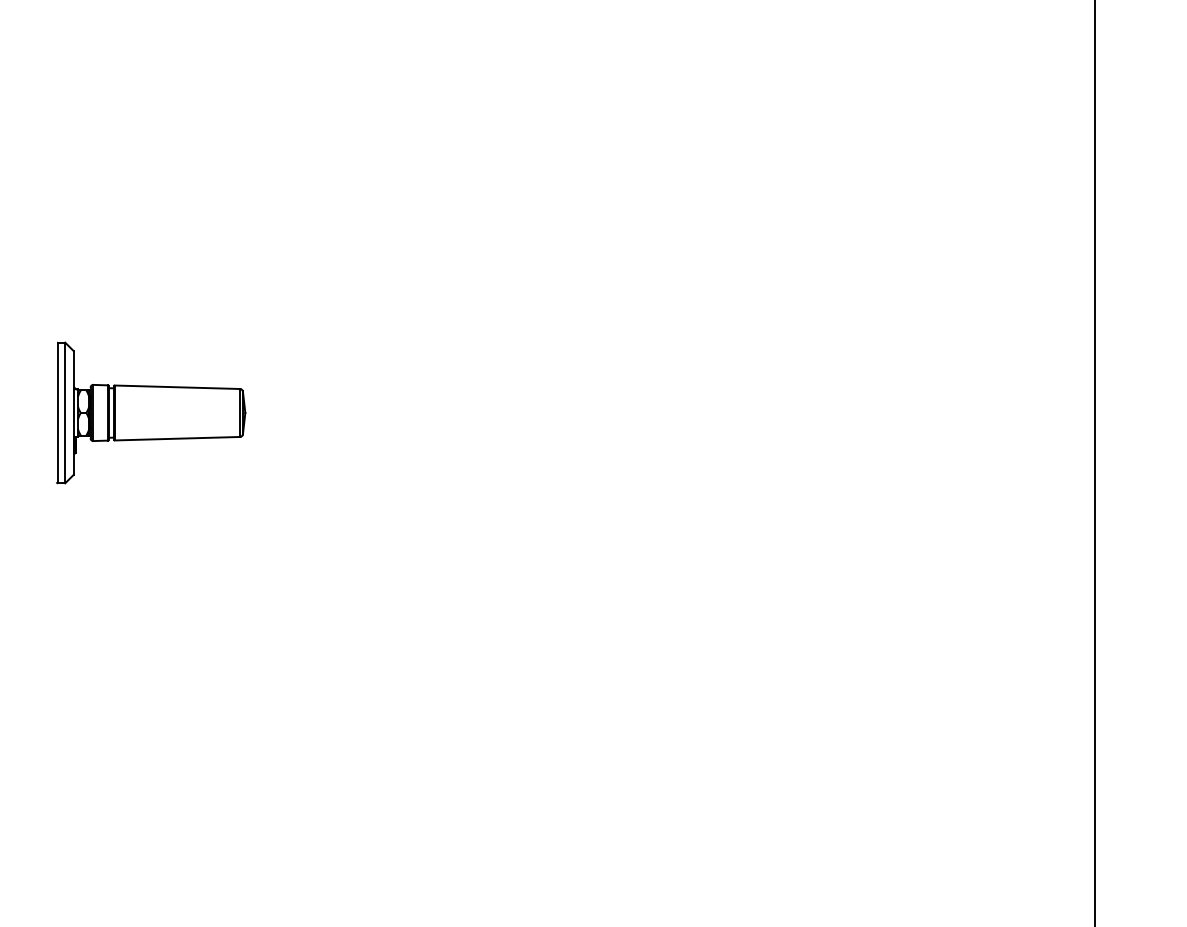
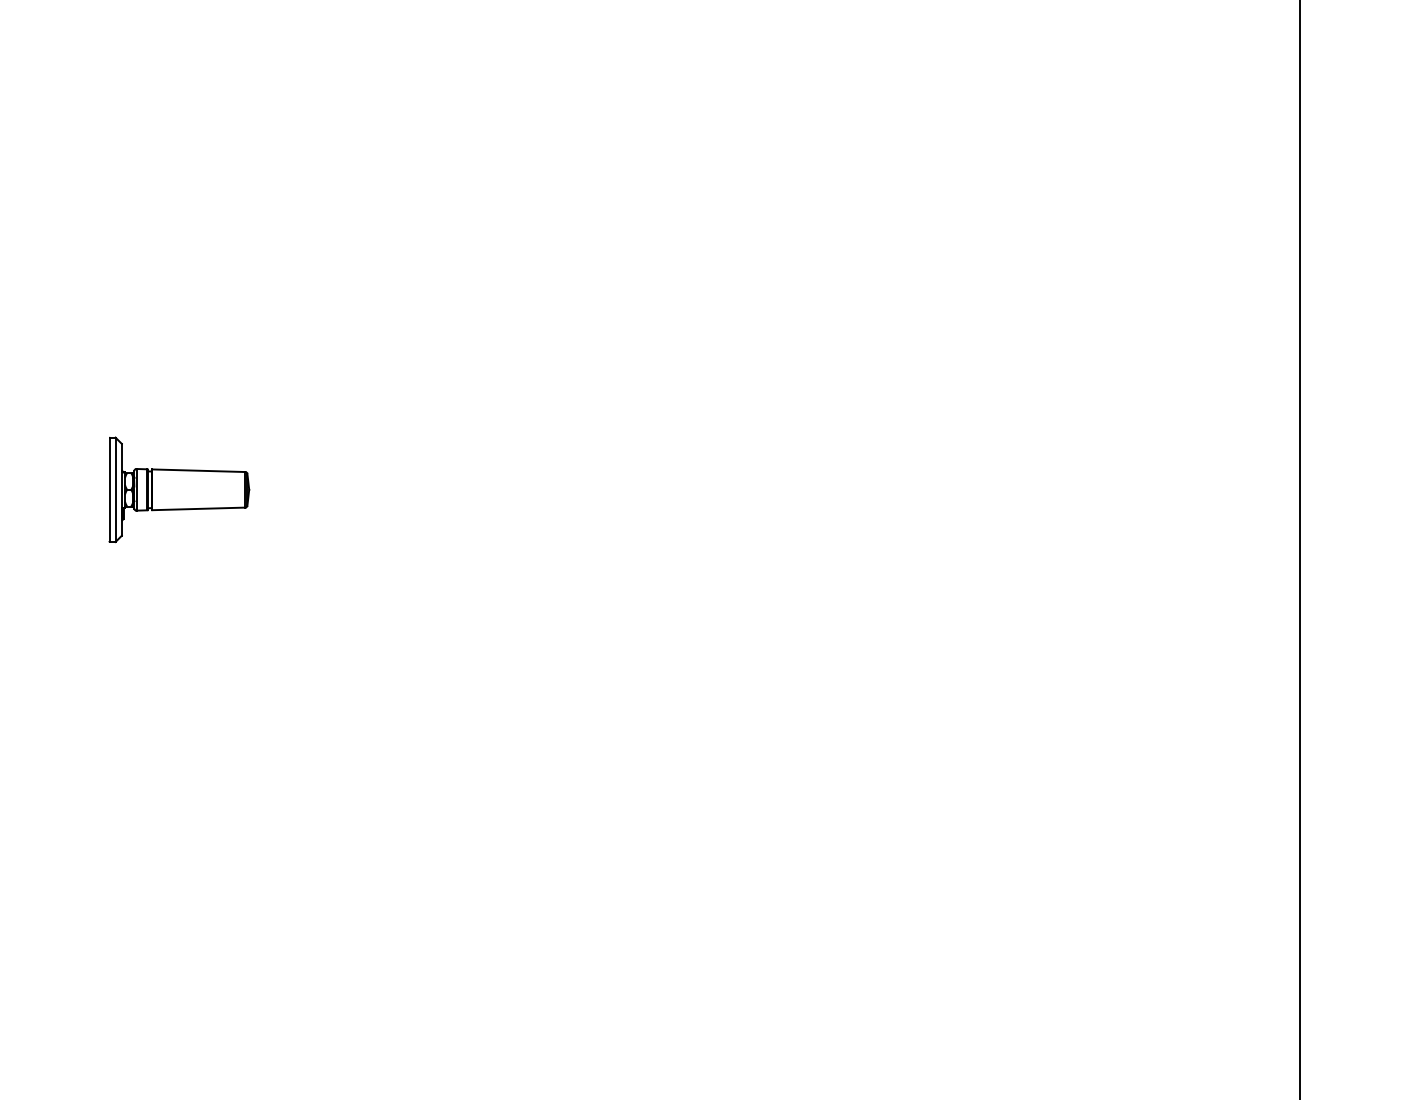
part: (150, 412) -> (178, 489), size x0.62

